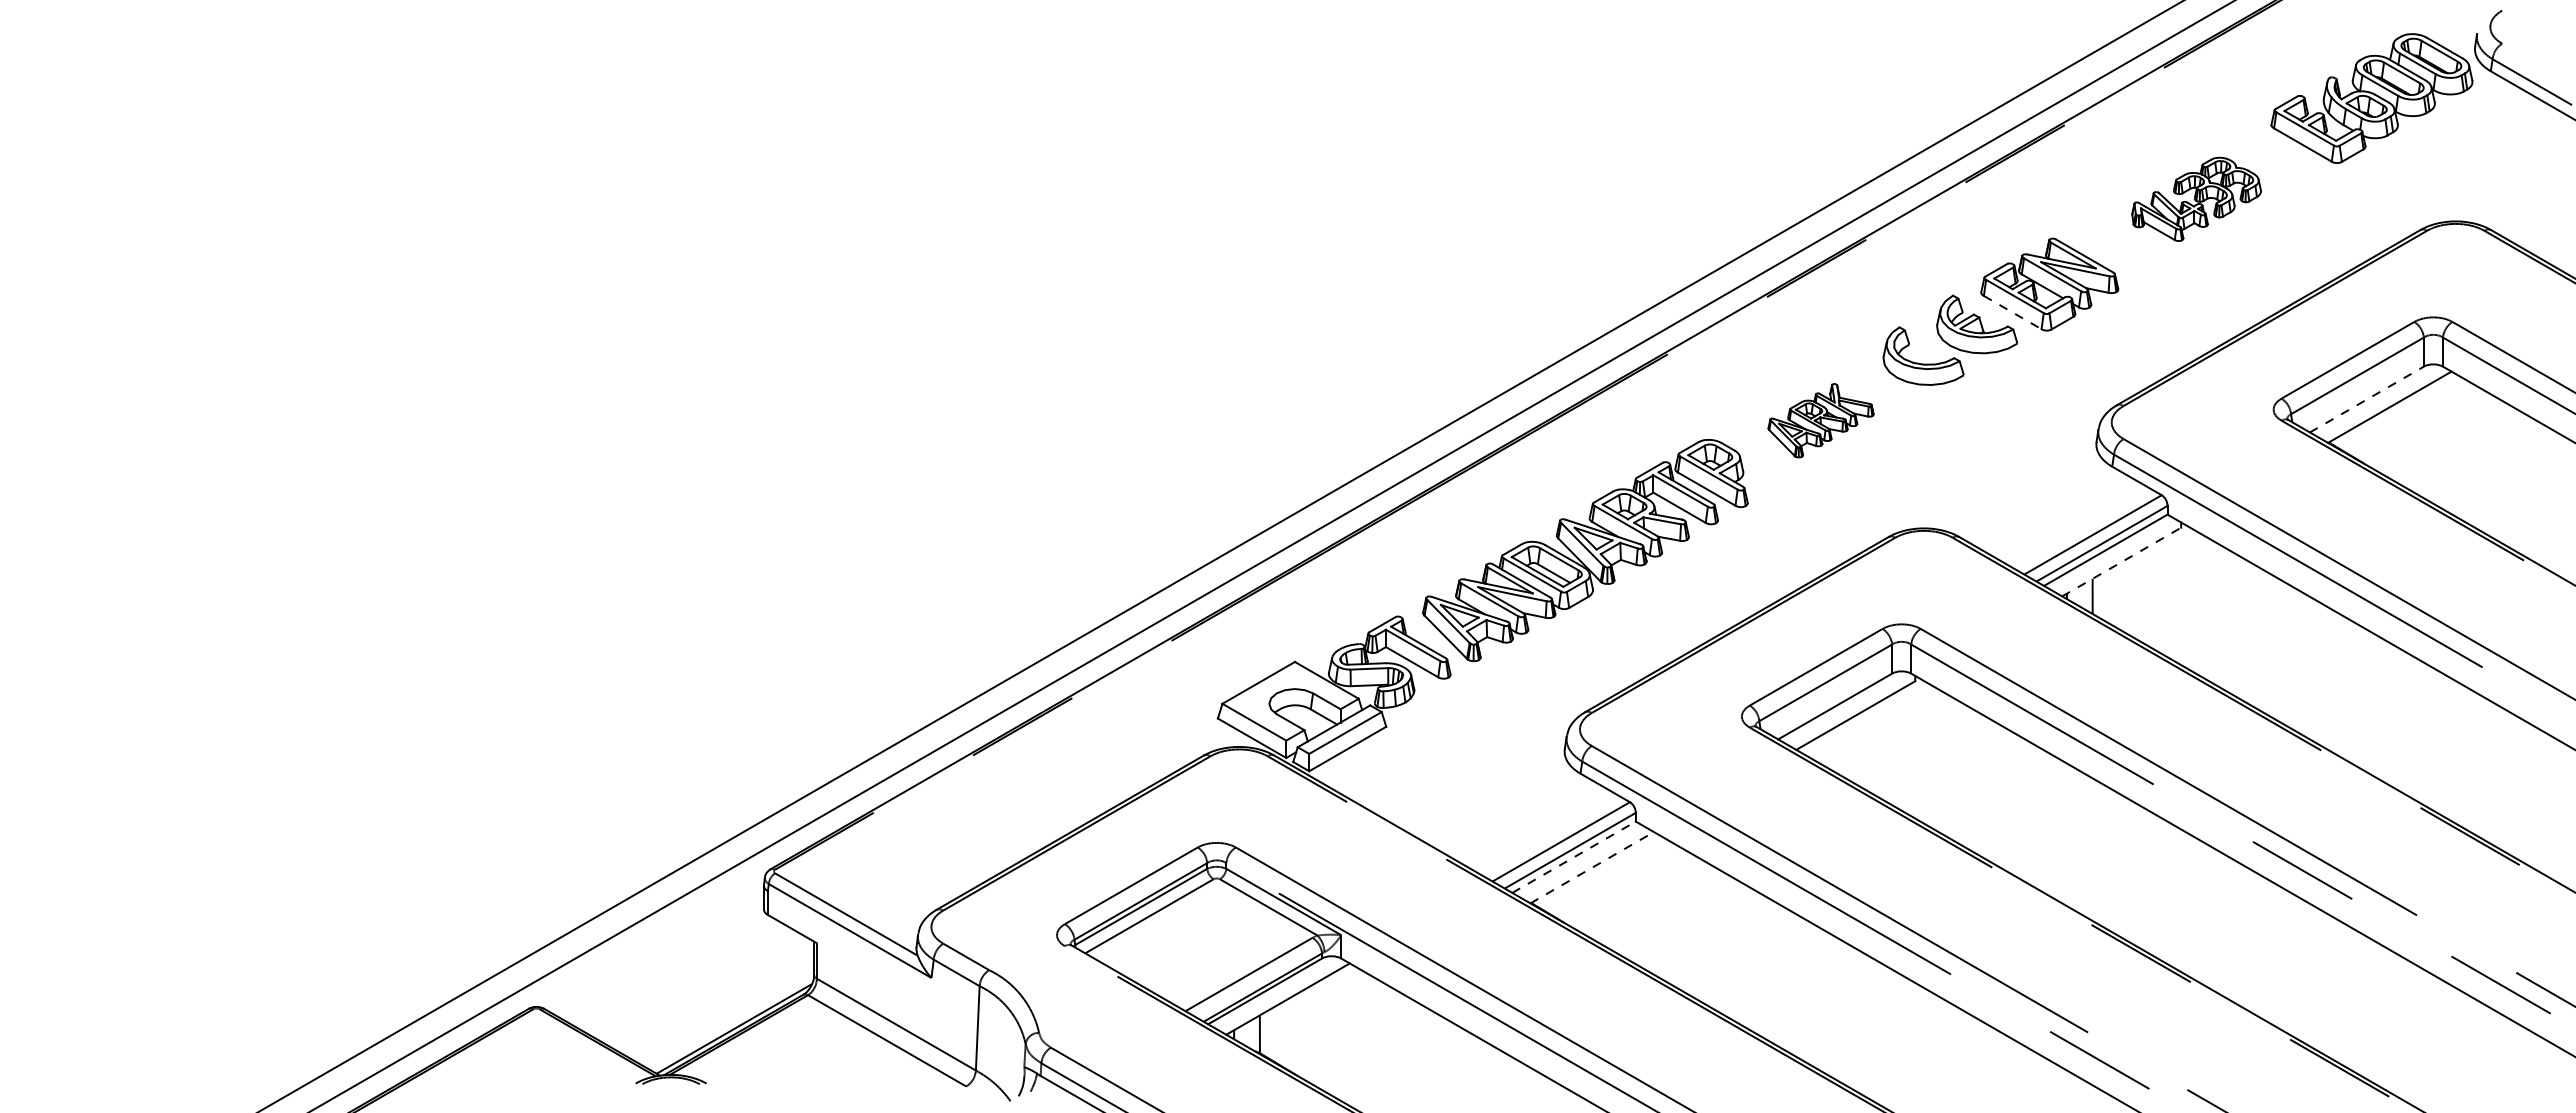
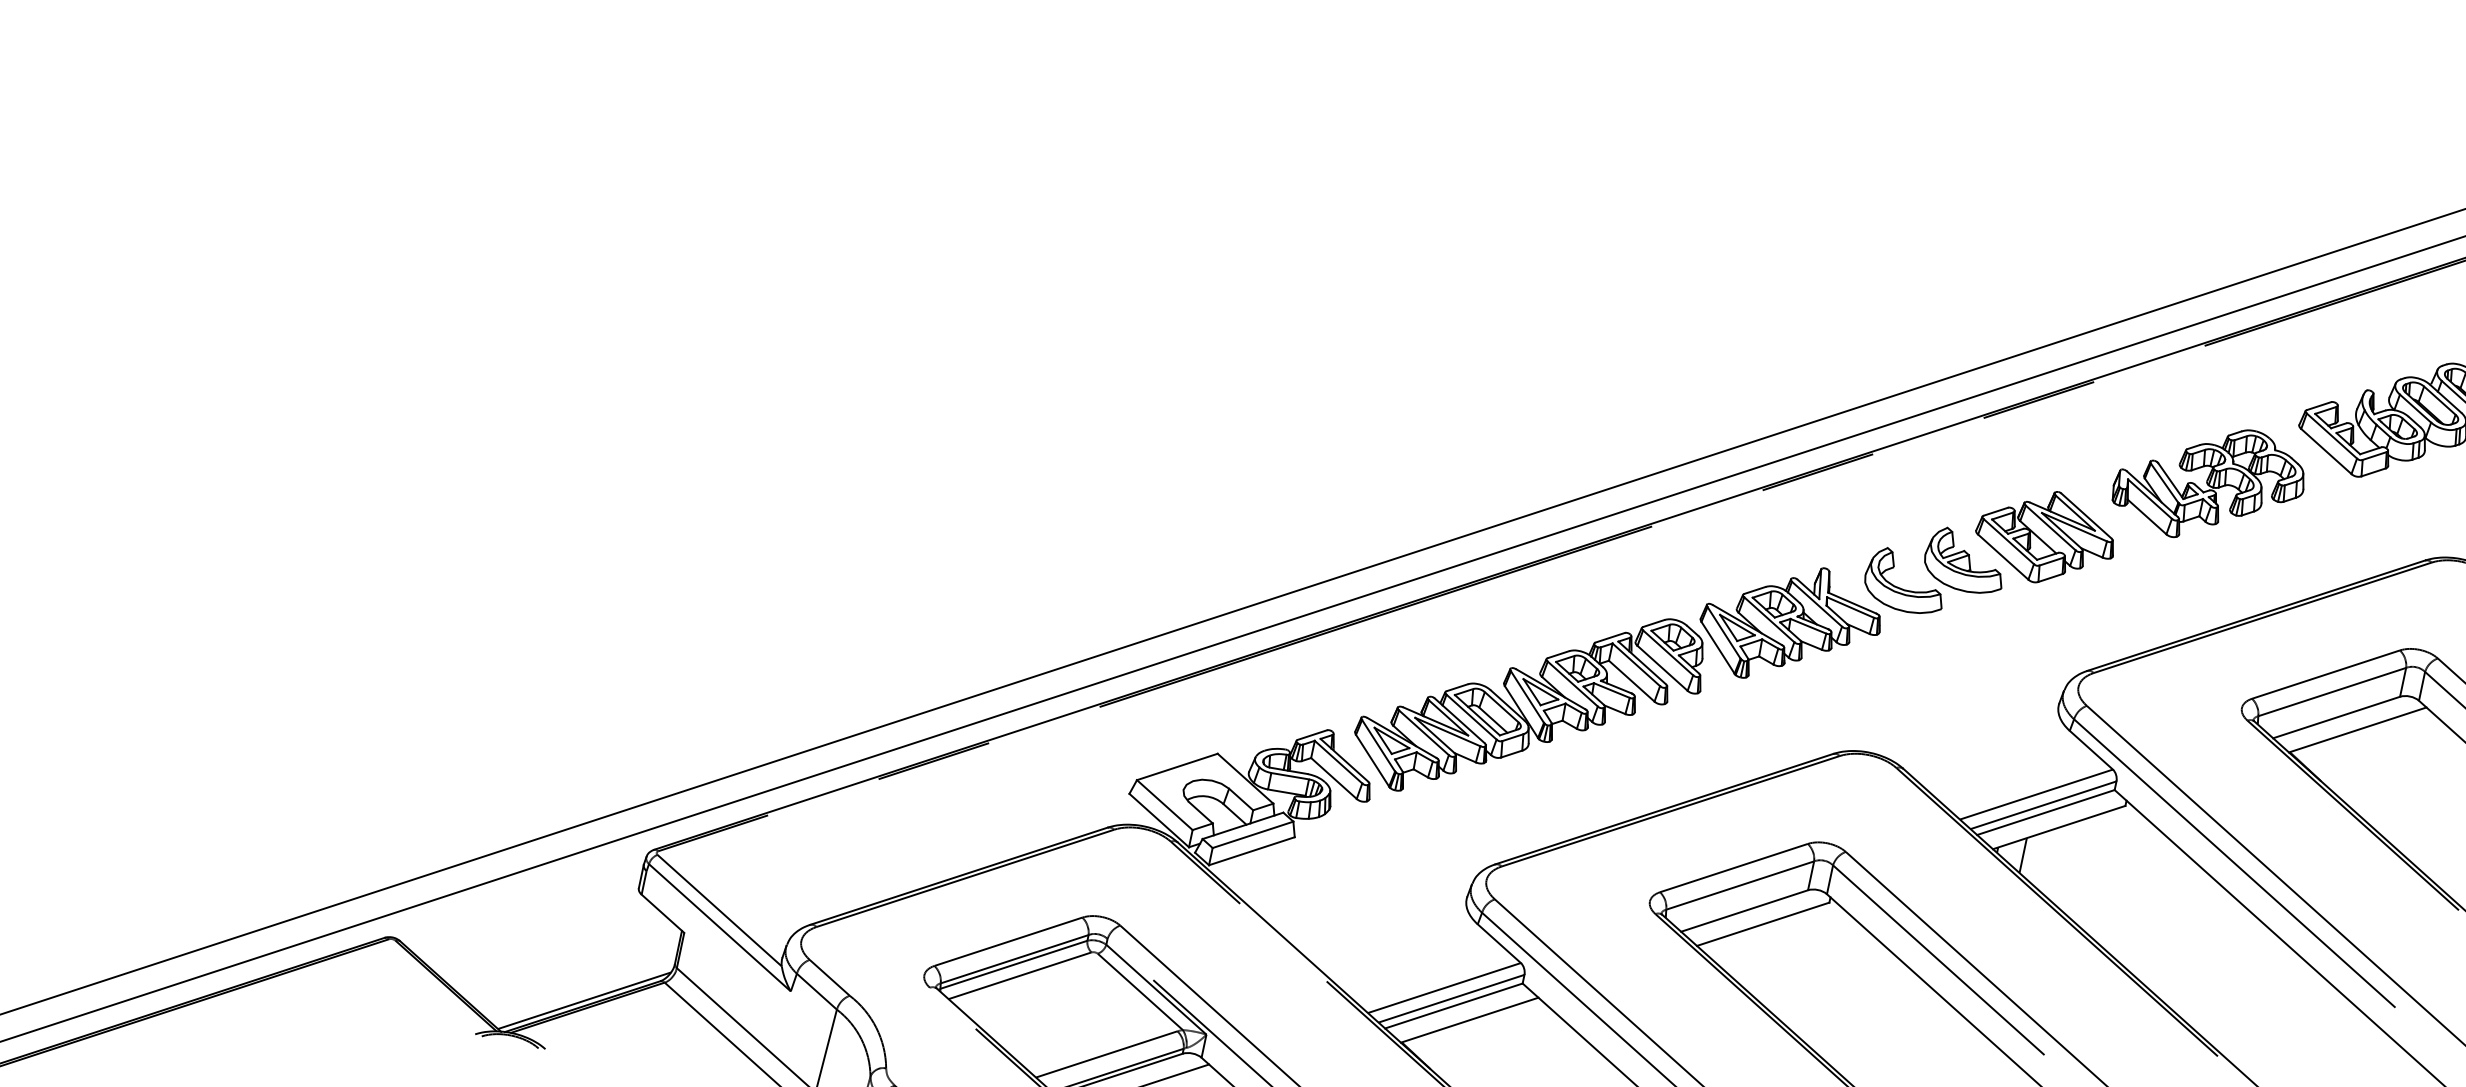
part: (2196, 199) -> (2209, 483), size x1.43
line: (2013, 312) -> (2004, 557), dashed -> solid
line: (2366, 399) -> (2336, 717), dashed -> solid
part: (1820, 420) -> (1789, 624), size x1.67
line: (2121, 562) -> (2058, 827), dashed -> solid
line: (1574, 857) -> (1454, 1006), dashed -> solid
line: (1592, 867) -> (1470, 1020), dashed -> solid

